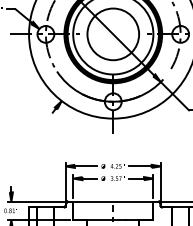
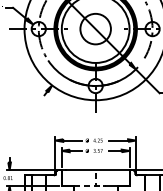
circle: (113, 34) -> (95, 29), size x0.7
line: (107, 219) -> (90, 185), solid -> dashed

